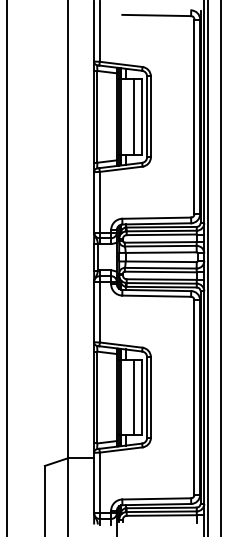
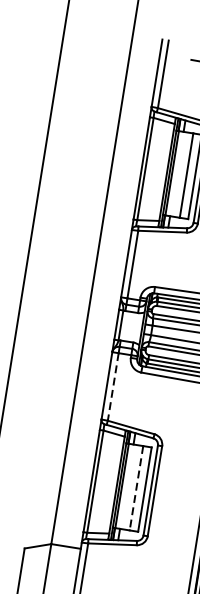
line: (99, 312) -> (112, 387), solid -> dashed
line: (134, 397) -> (136, 488), solid -> dashed

